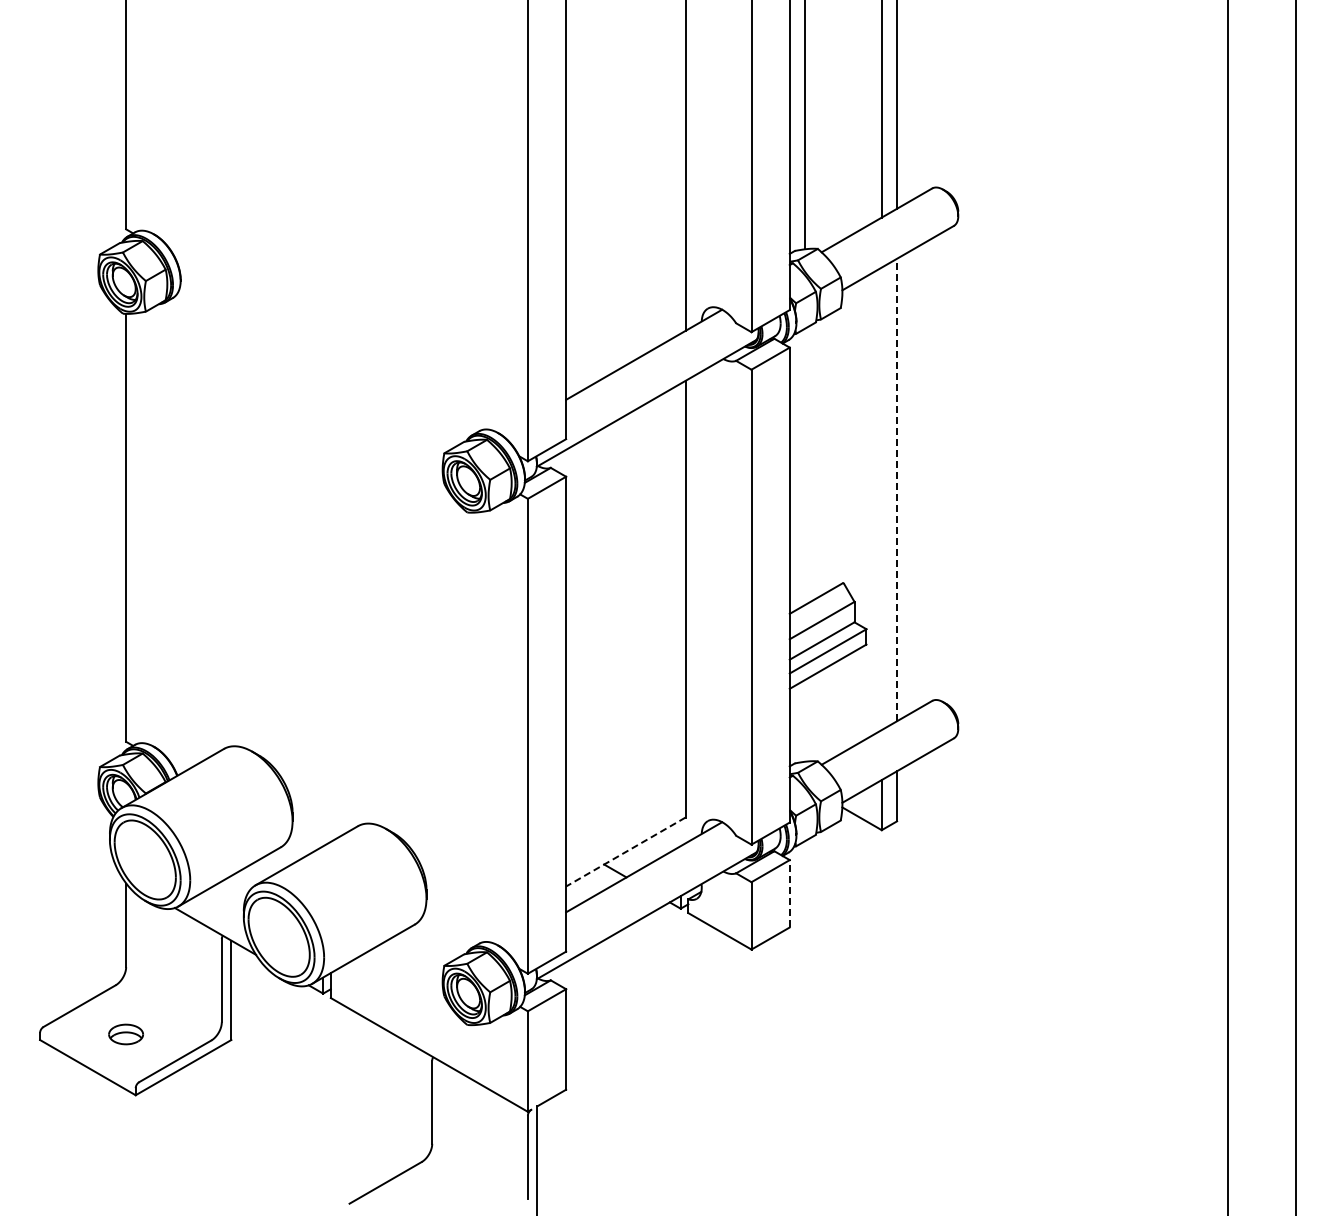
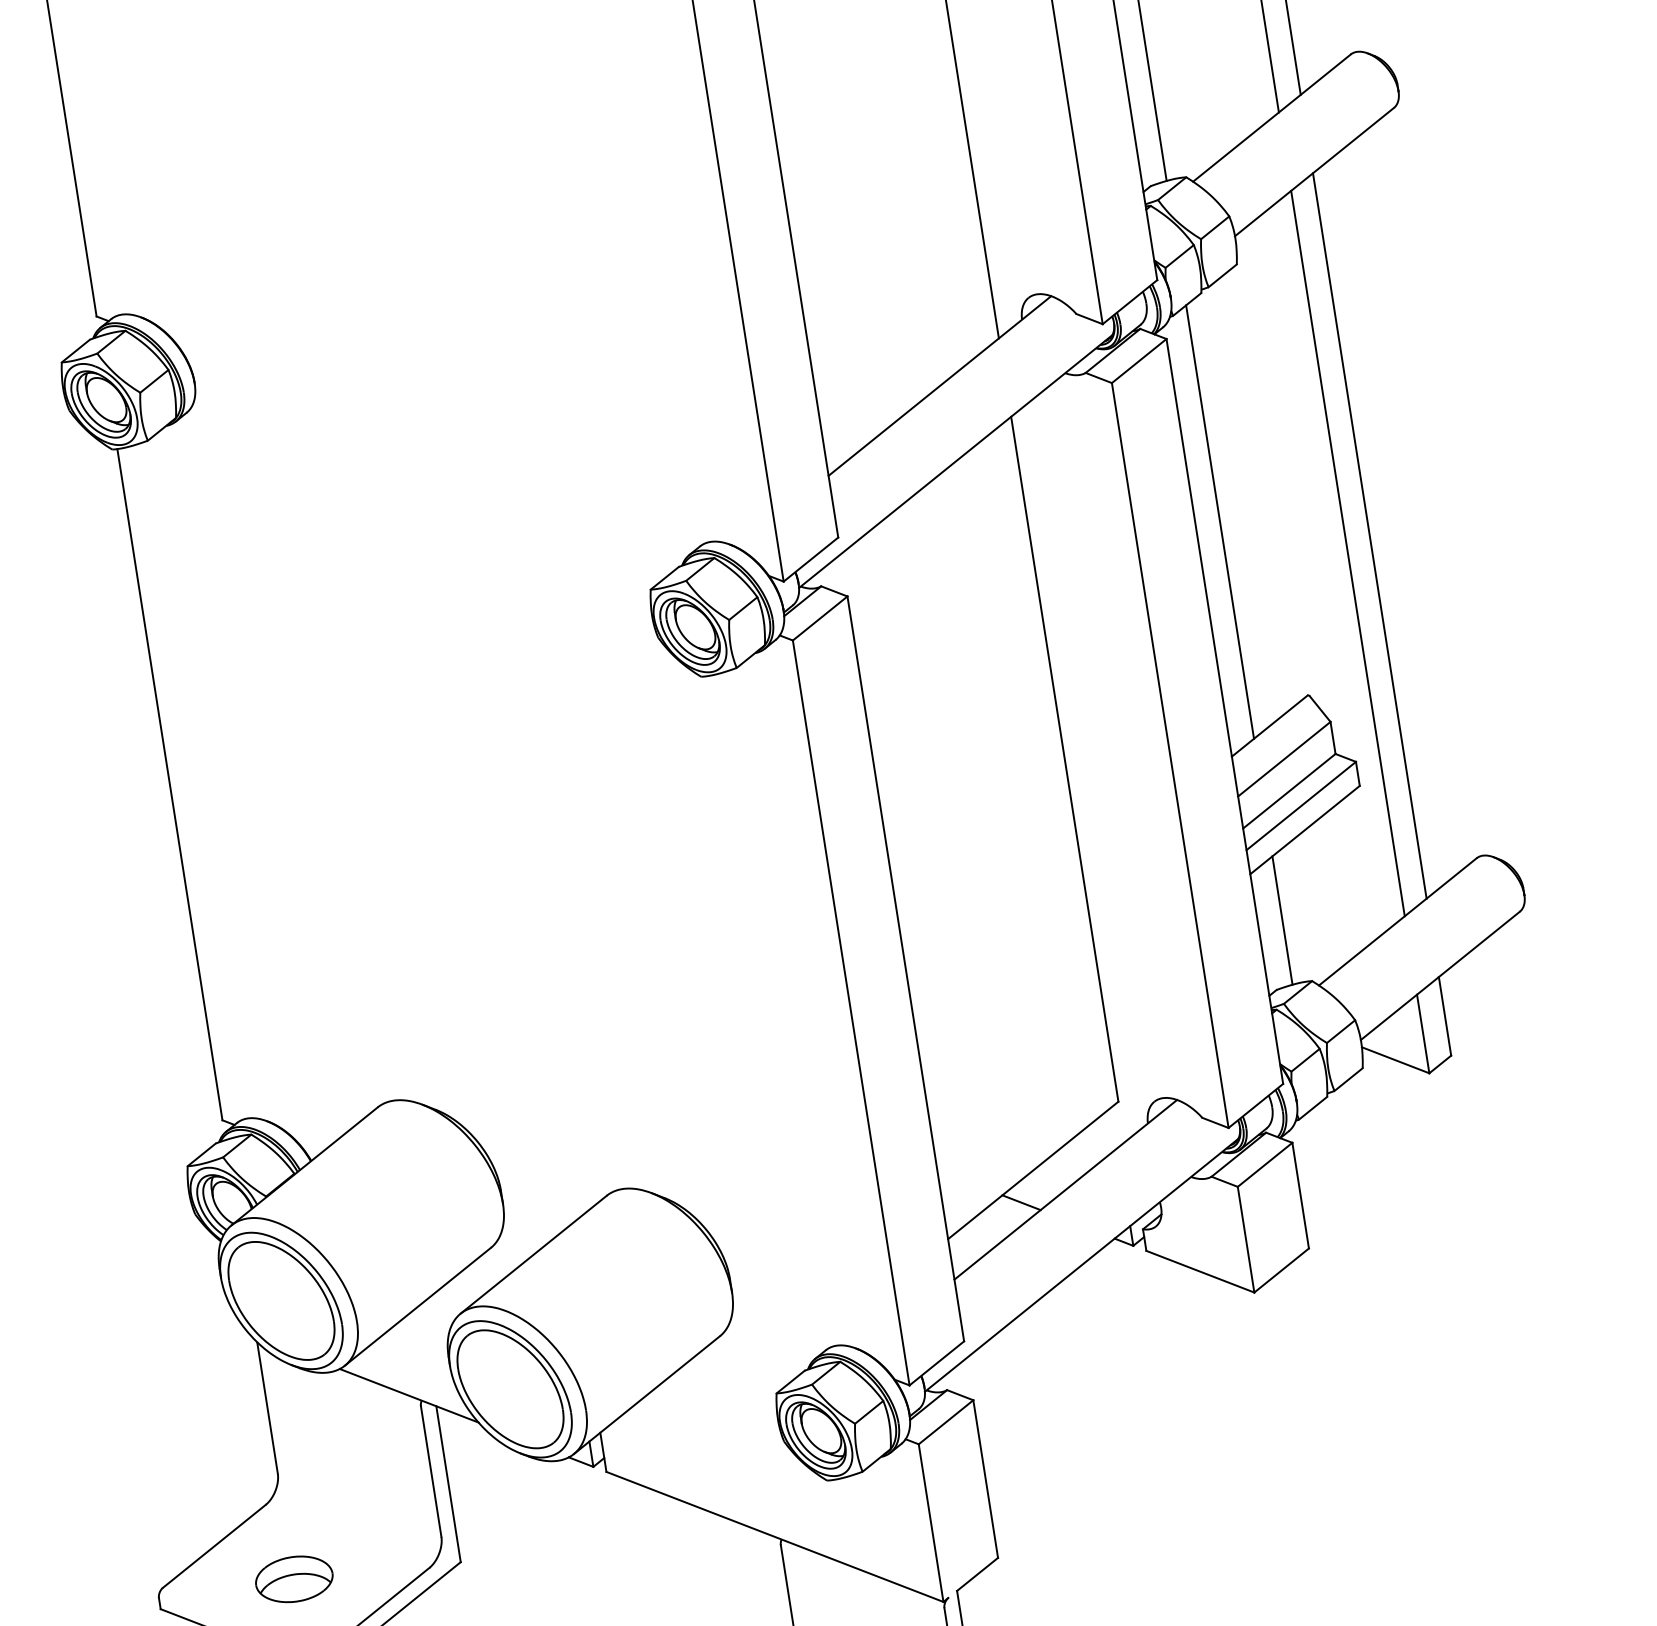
line: (805, 466) -> (1220, 521), added
line: (897, 489) -> (1370, 535), dashed -> solid
line: (881, 498) -> (1347, 553), added
line: (805, 720) -> (1282, 919), added
line: (625, 852) -> (1032, 1171), dashed -> solid
line: (789, 893) -> (1300, 1195), dashed -> solid
part: (125, 1034) -> (293, 1579), size x1.43

